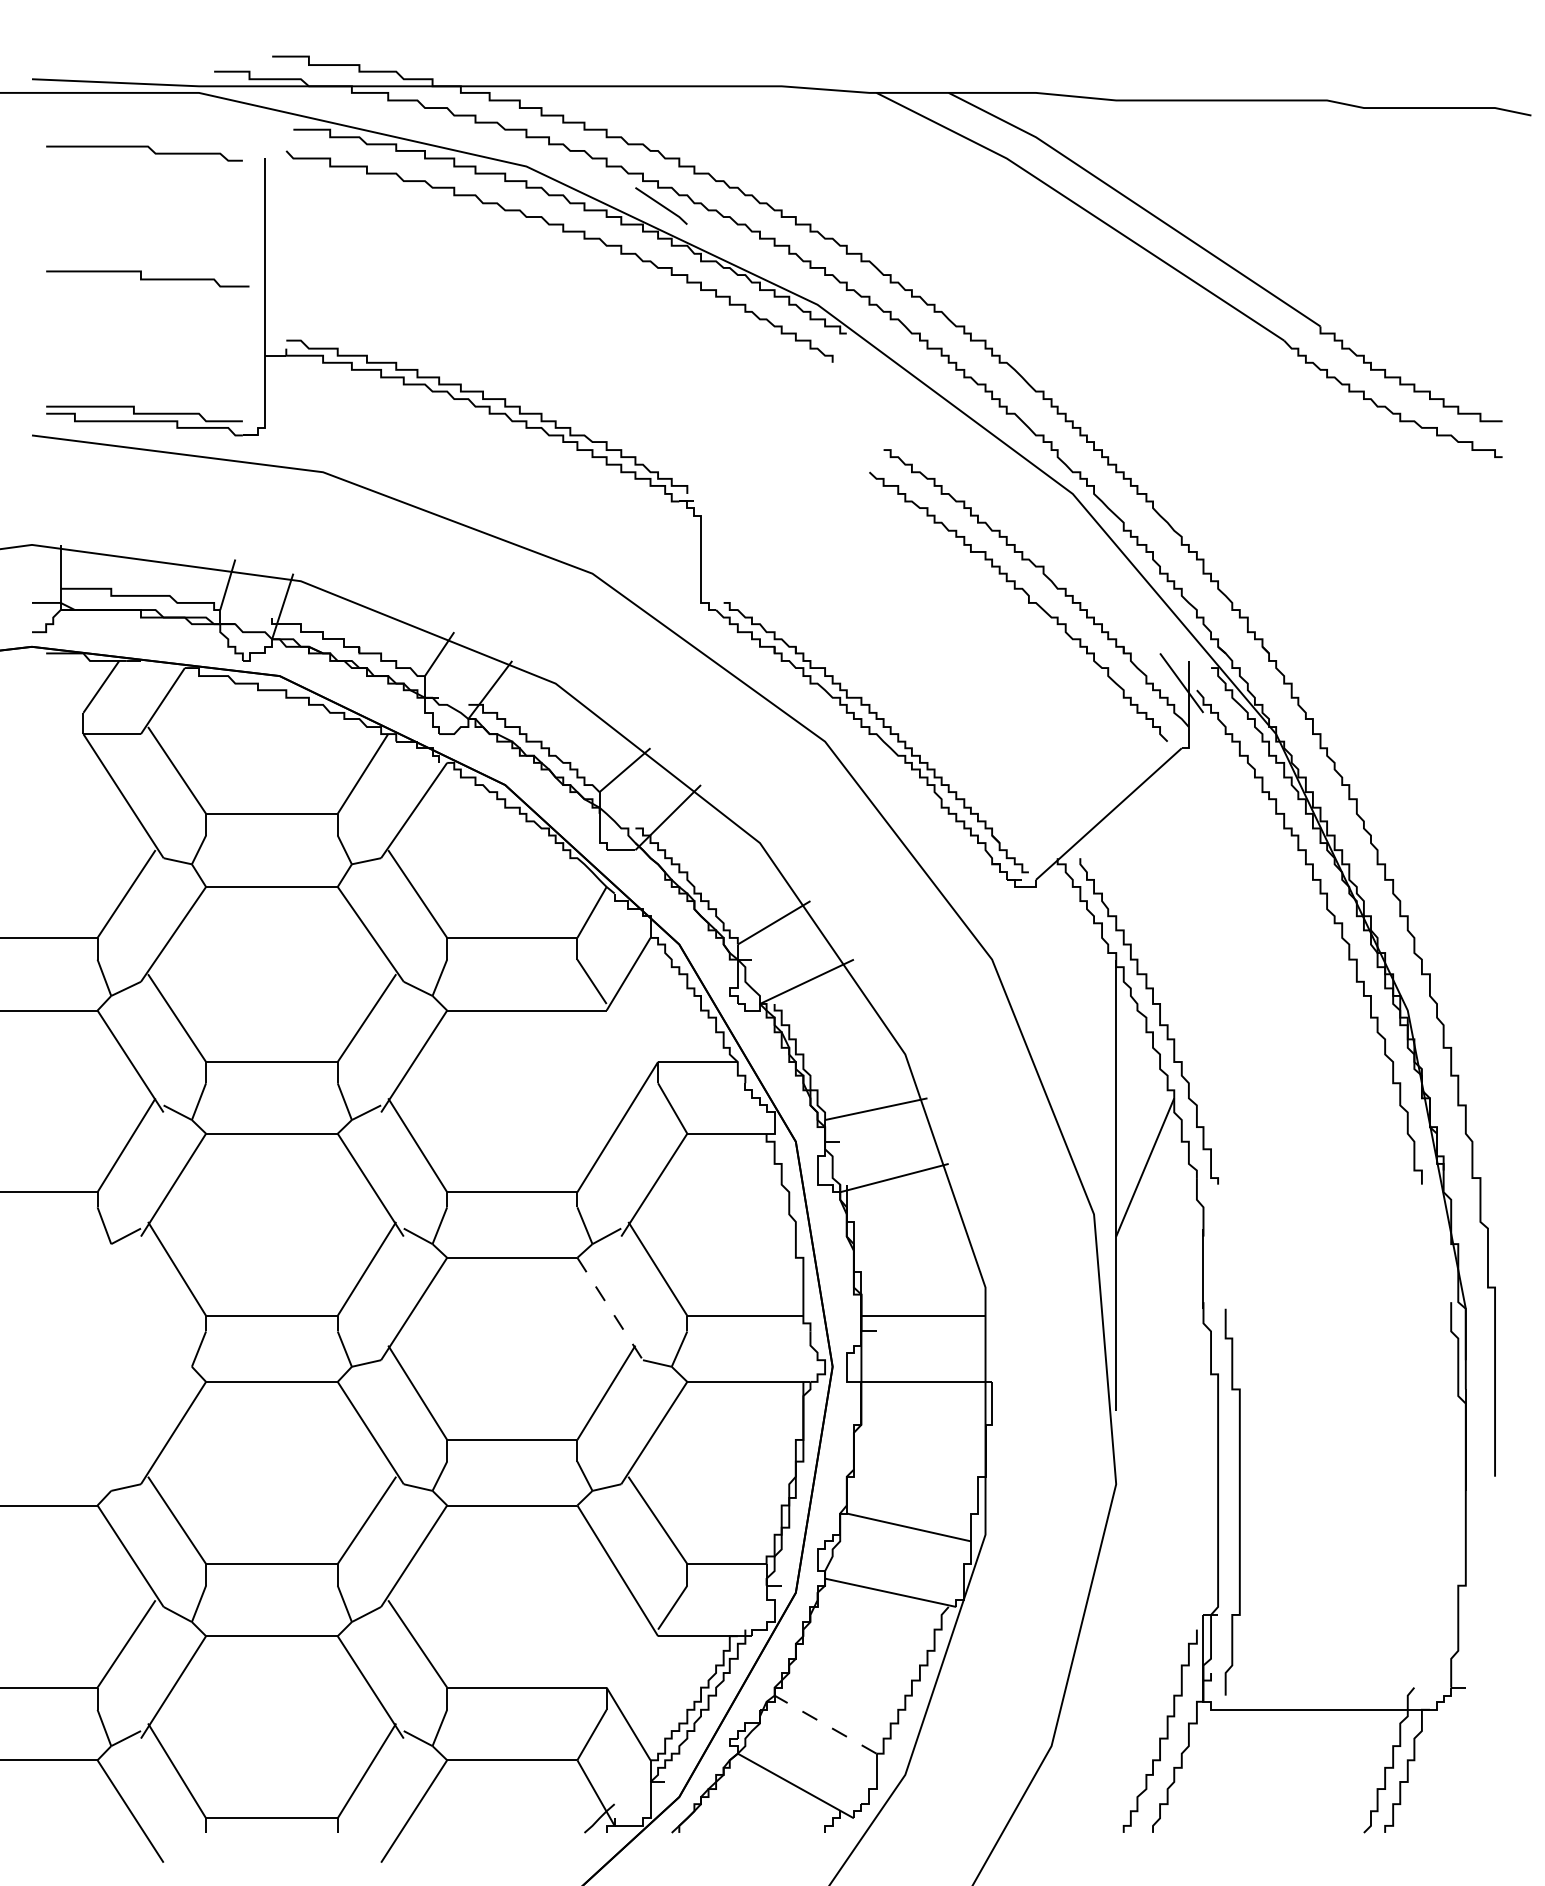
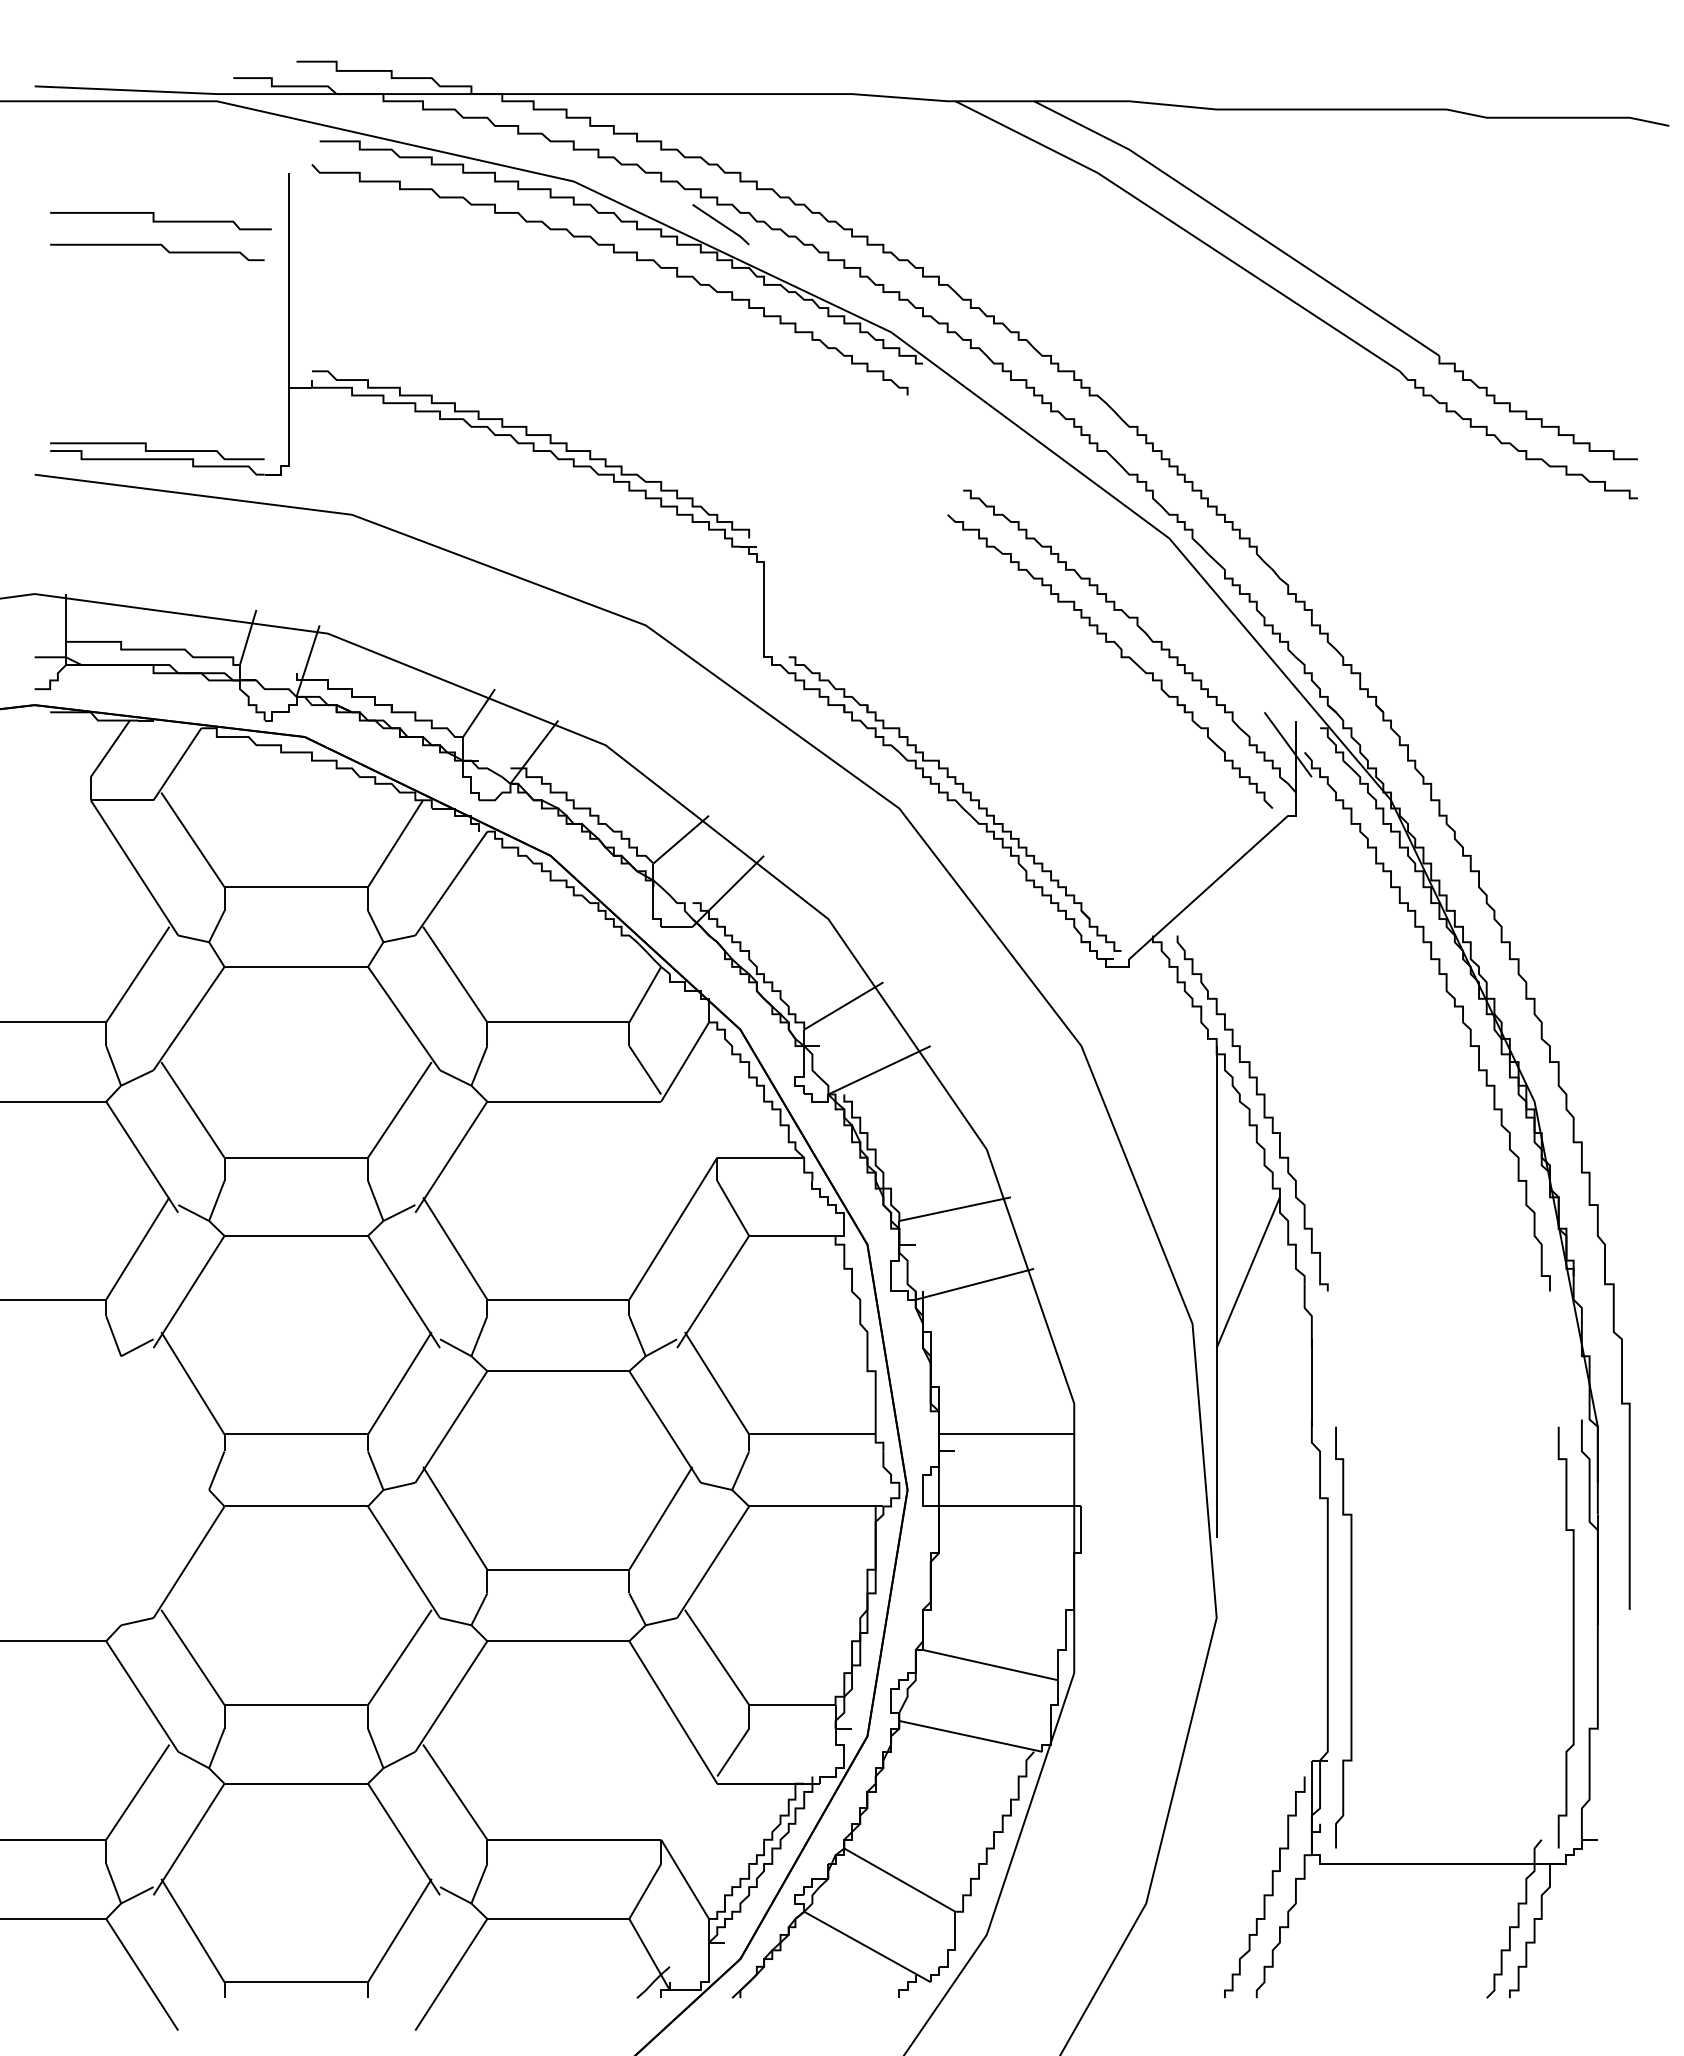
curve: (144, 147) -> (157, 245), moved
curve: (147, 279) -> (160, 221), moved
line: (610, 1309) -> (665, 1427), dashed -> solid
curve: (1442, 1502) -> (1572, 1637), added
line: (825, 1724) -> (899, 1880), dashed -> solid

